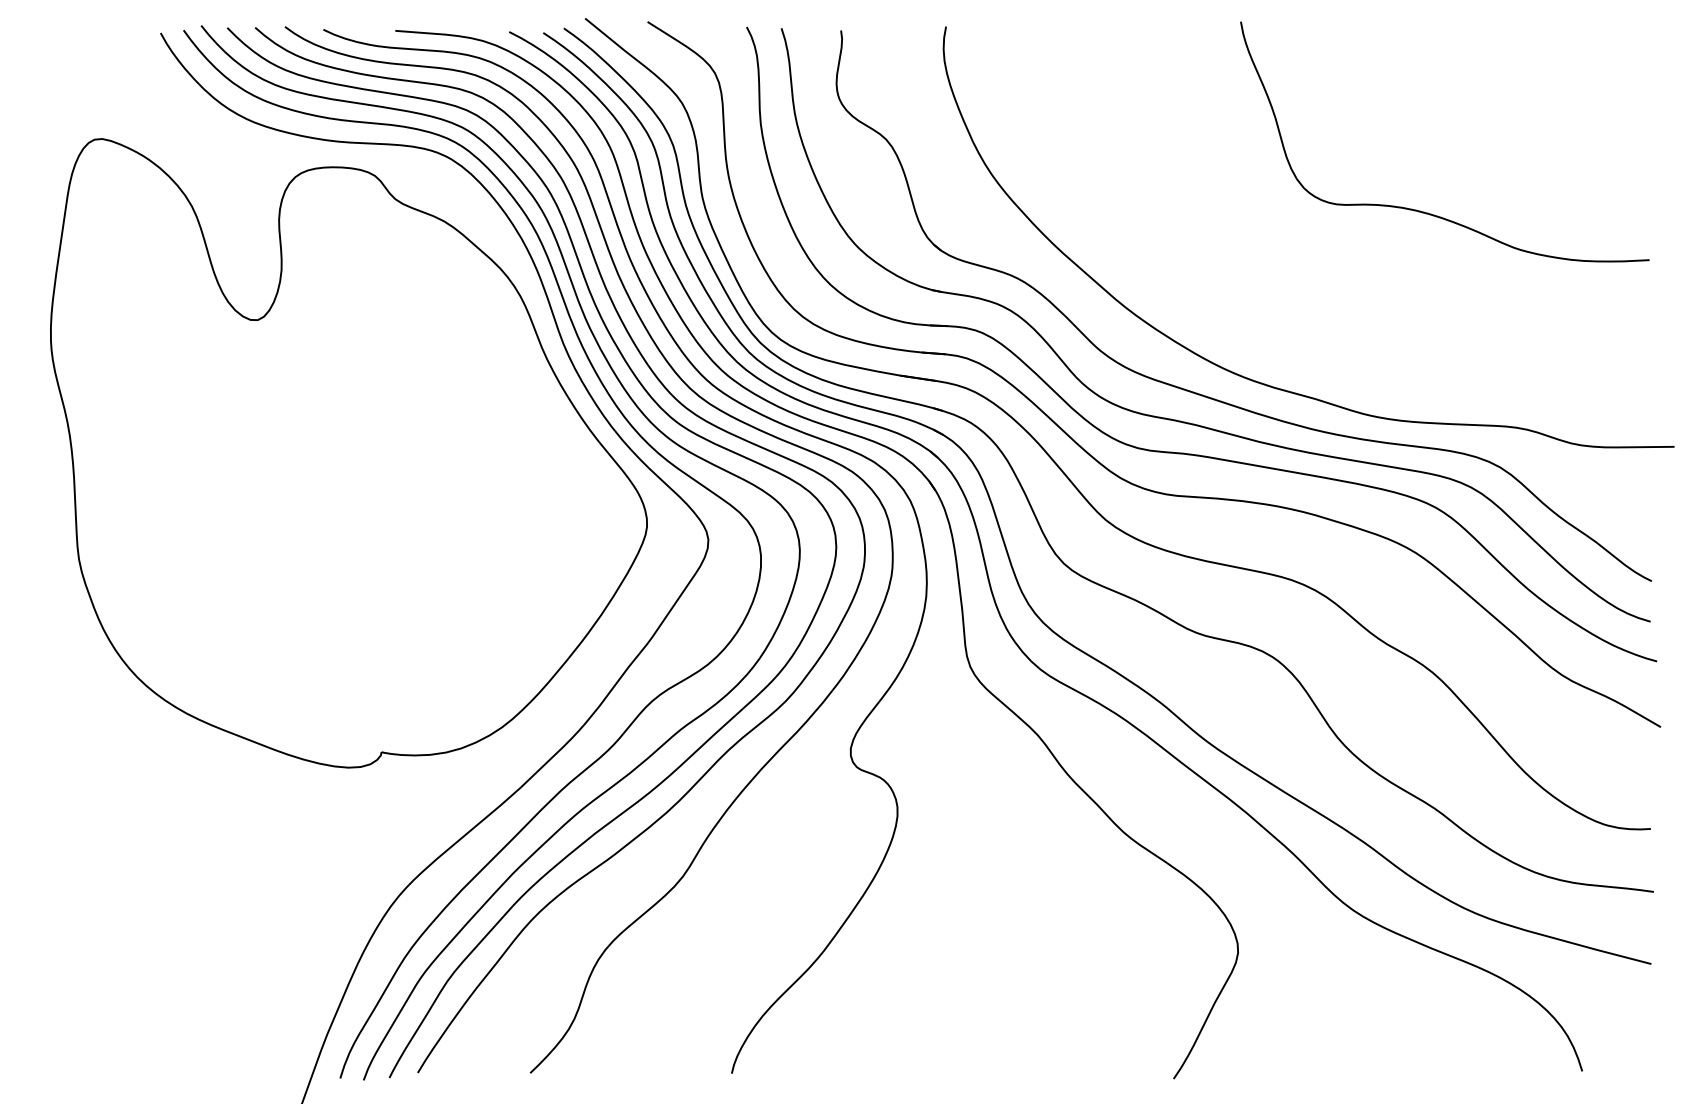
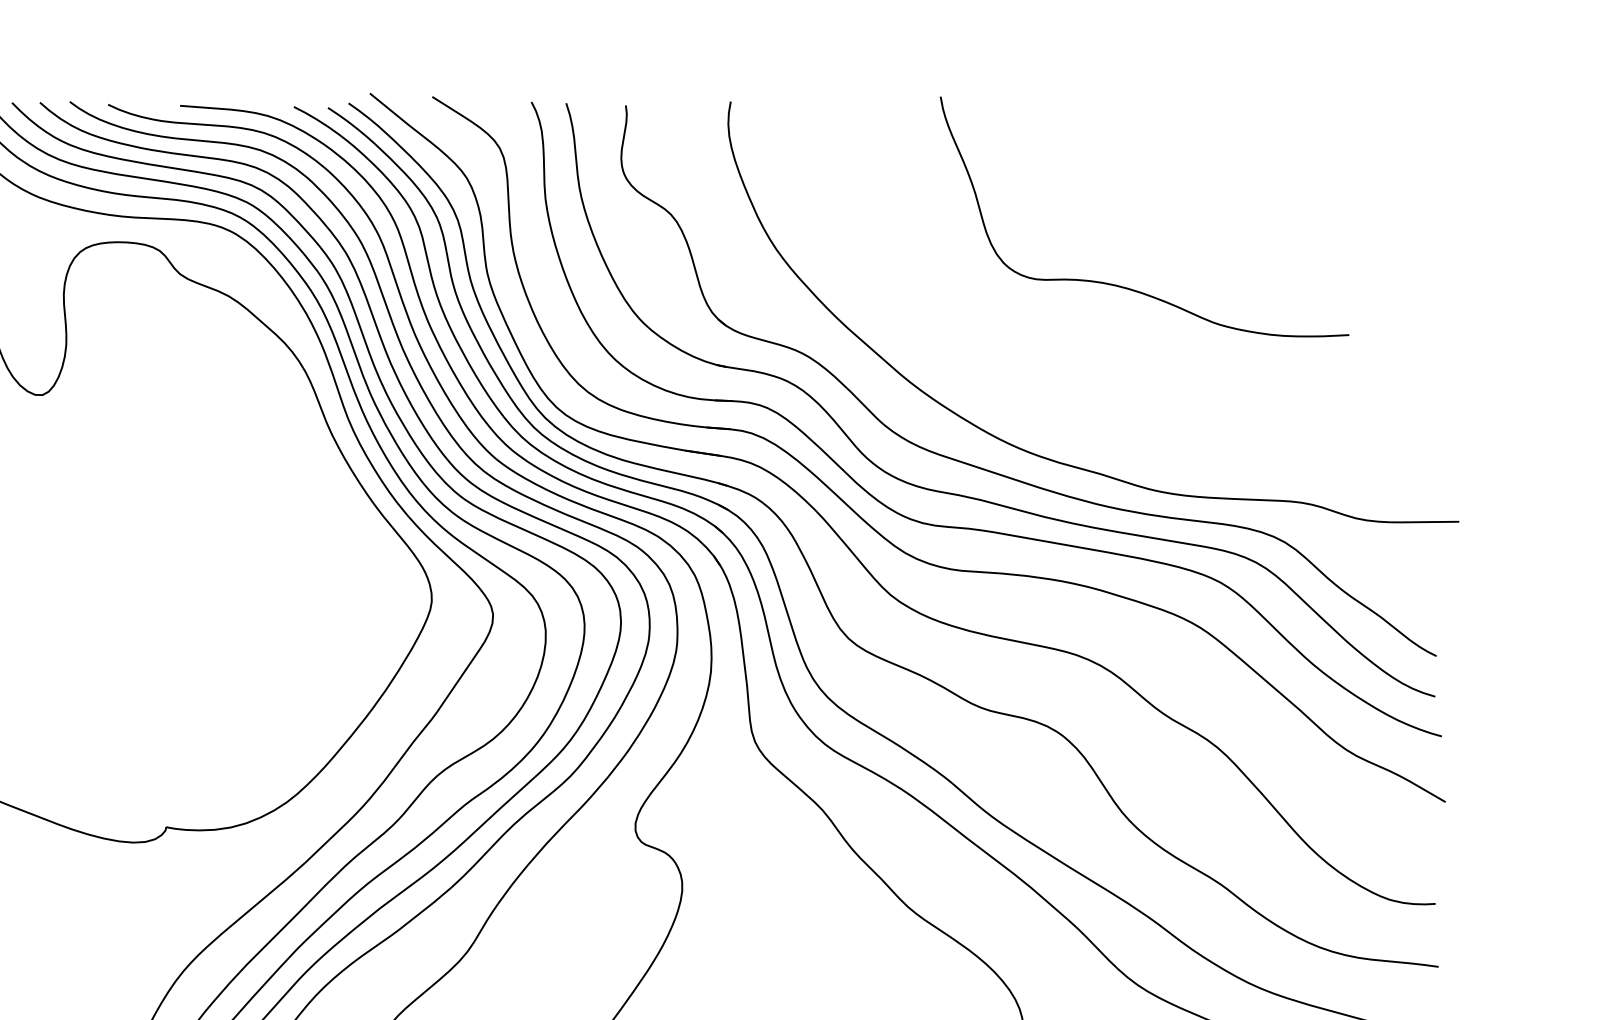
curve: (1428, 212) -> (1128, 287), moved

